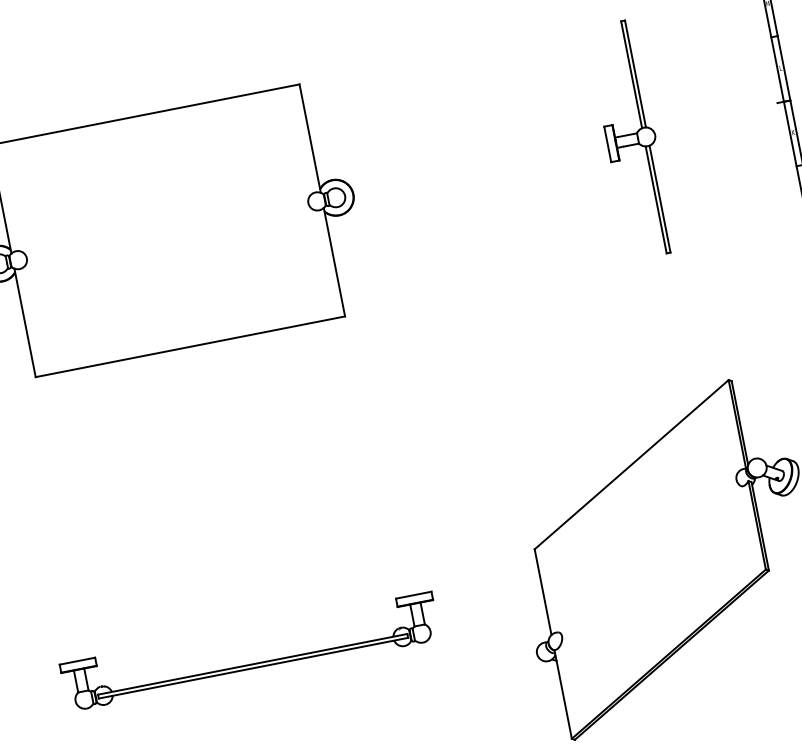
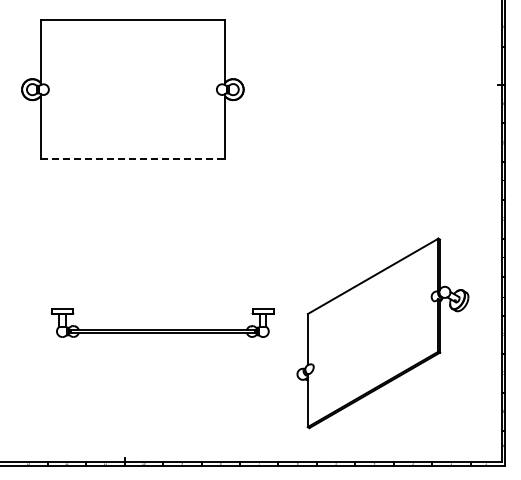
part: (631, 139) -> (409, 89), removed
line: (191, 345) -> (133, 158), solid -> dashed
part: (251, 663) -> (162, 329), moved

